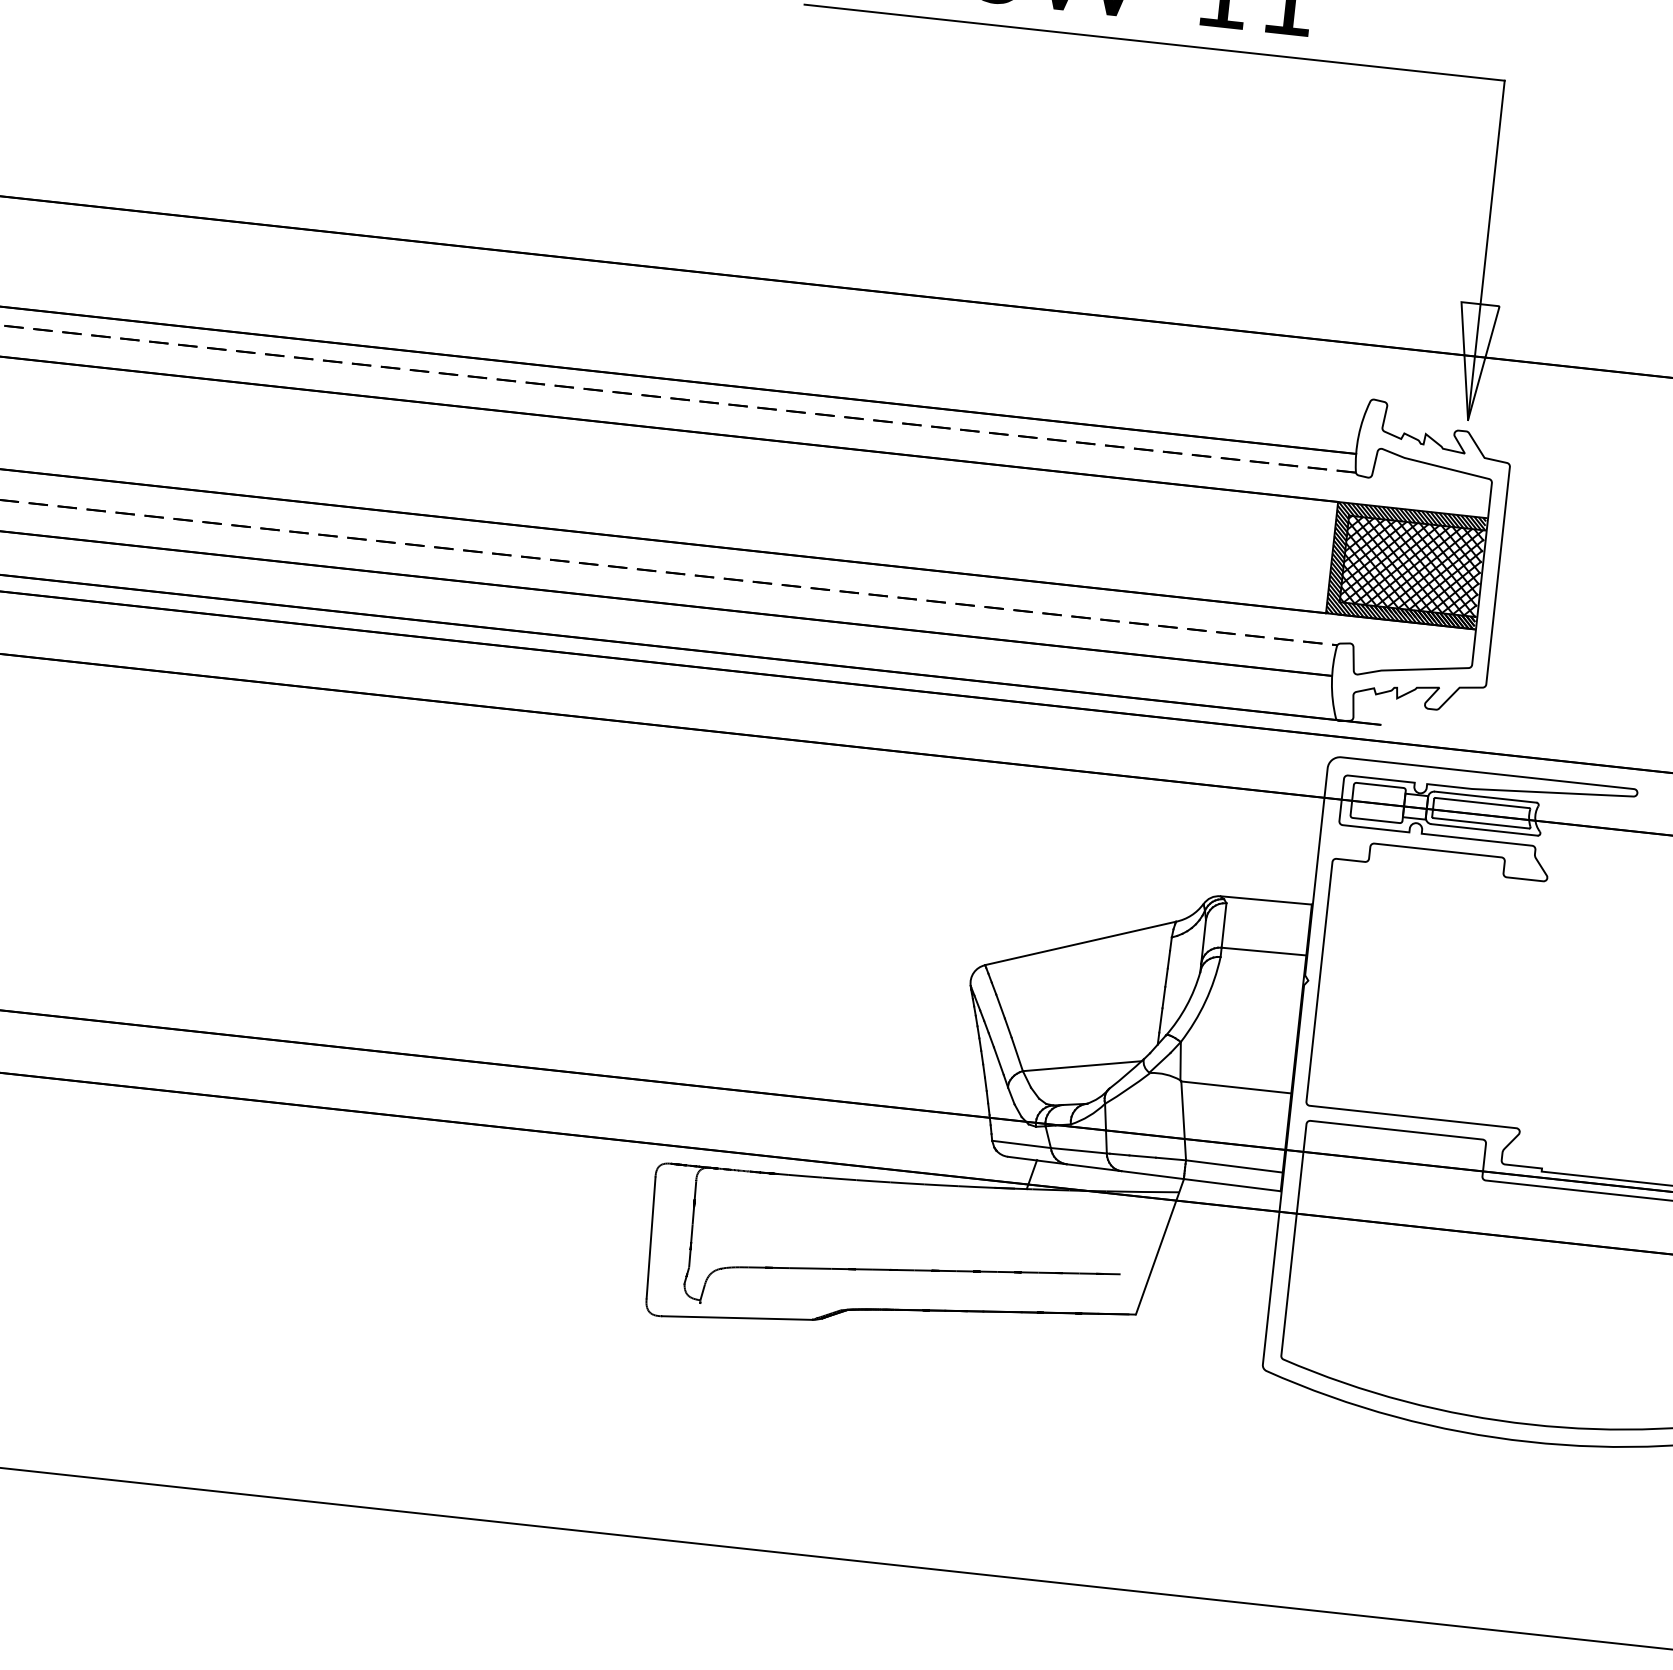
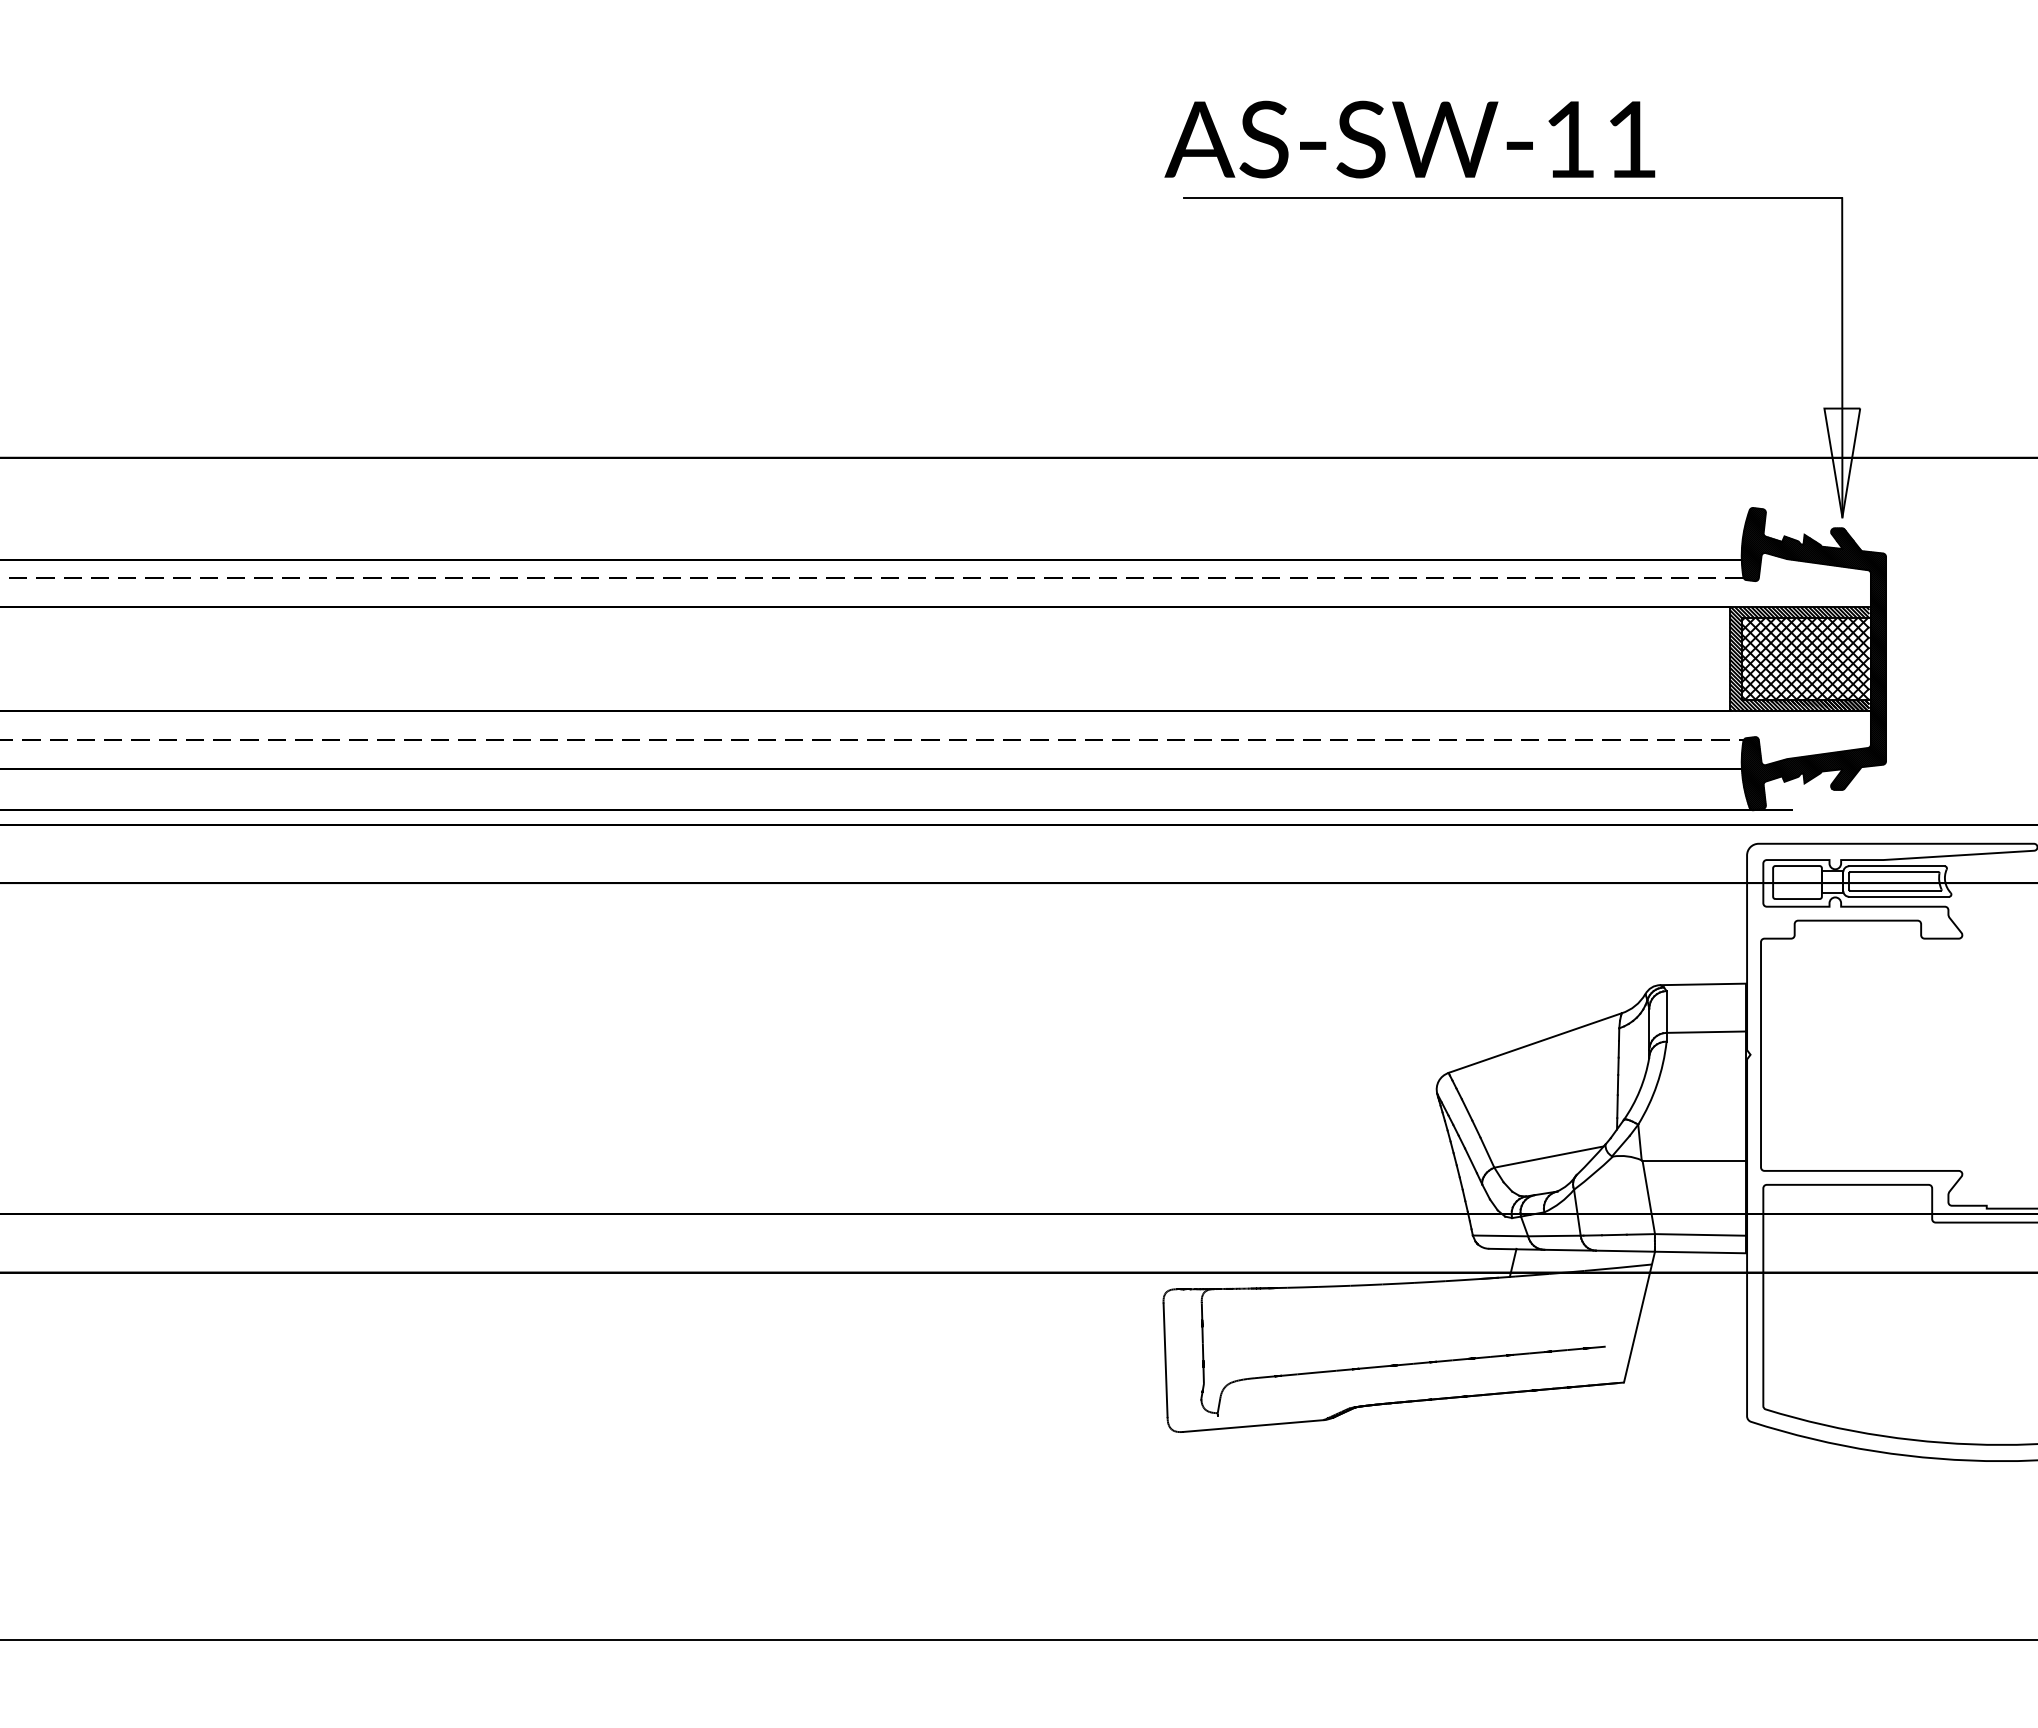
hatch: (1421, 566) -> (1813, 658), added

